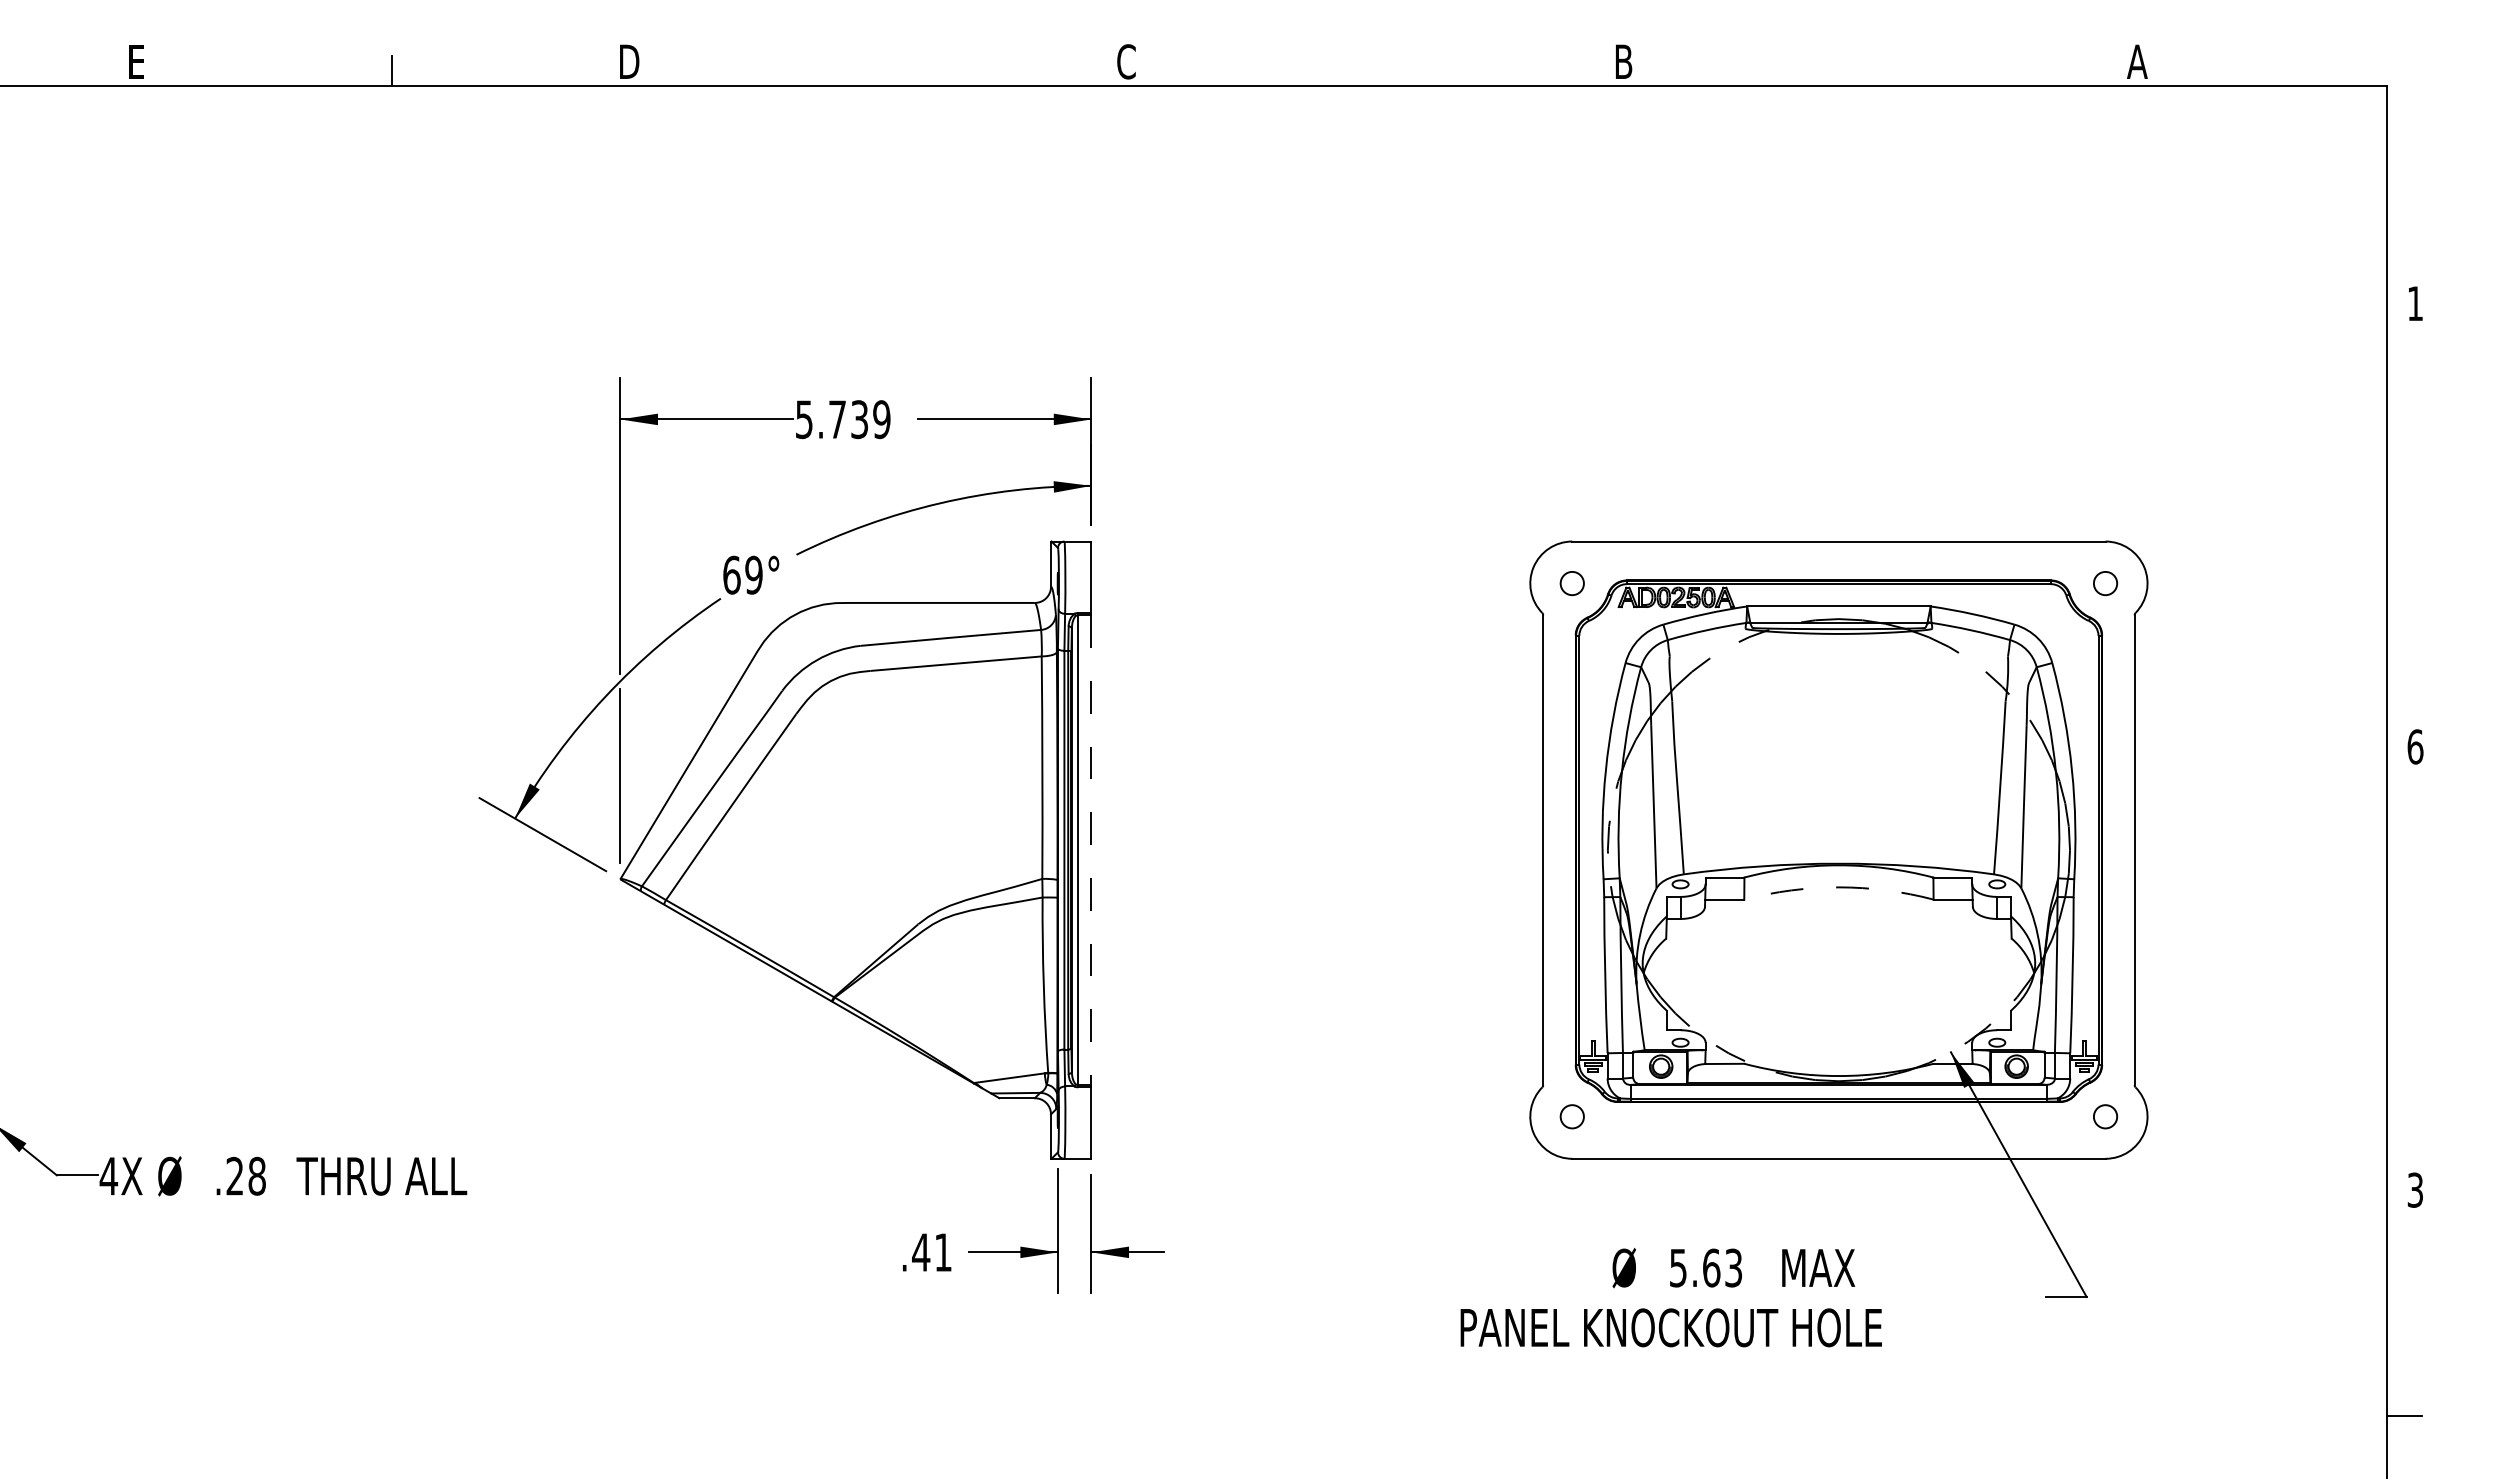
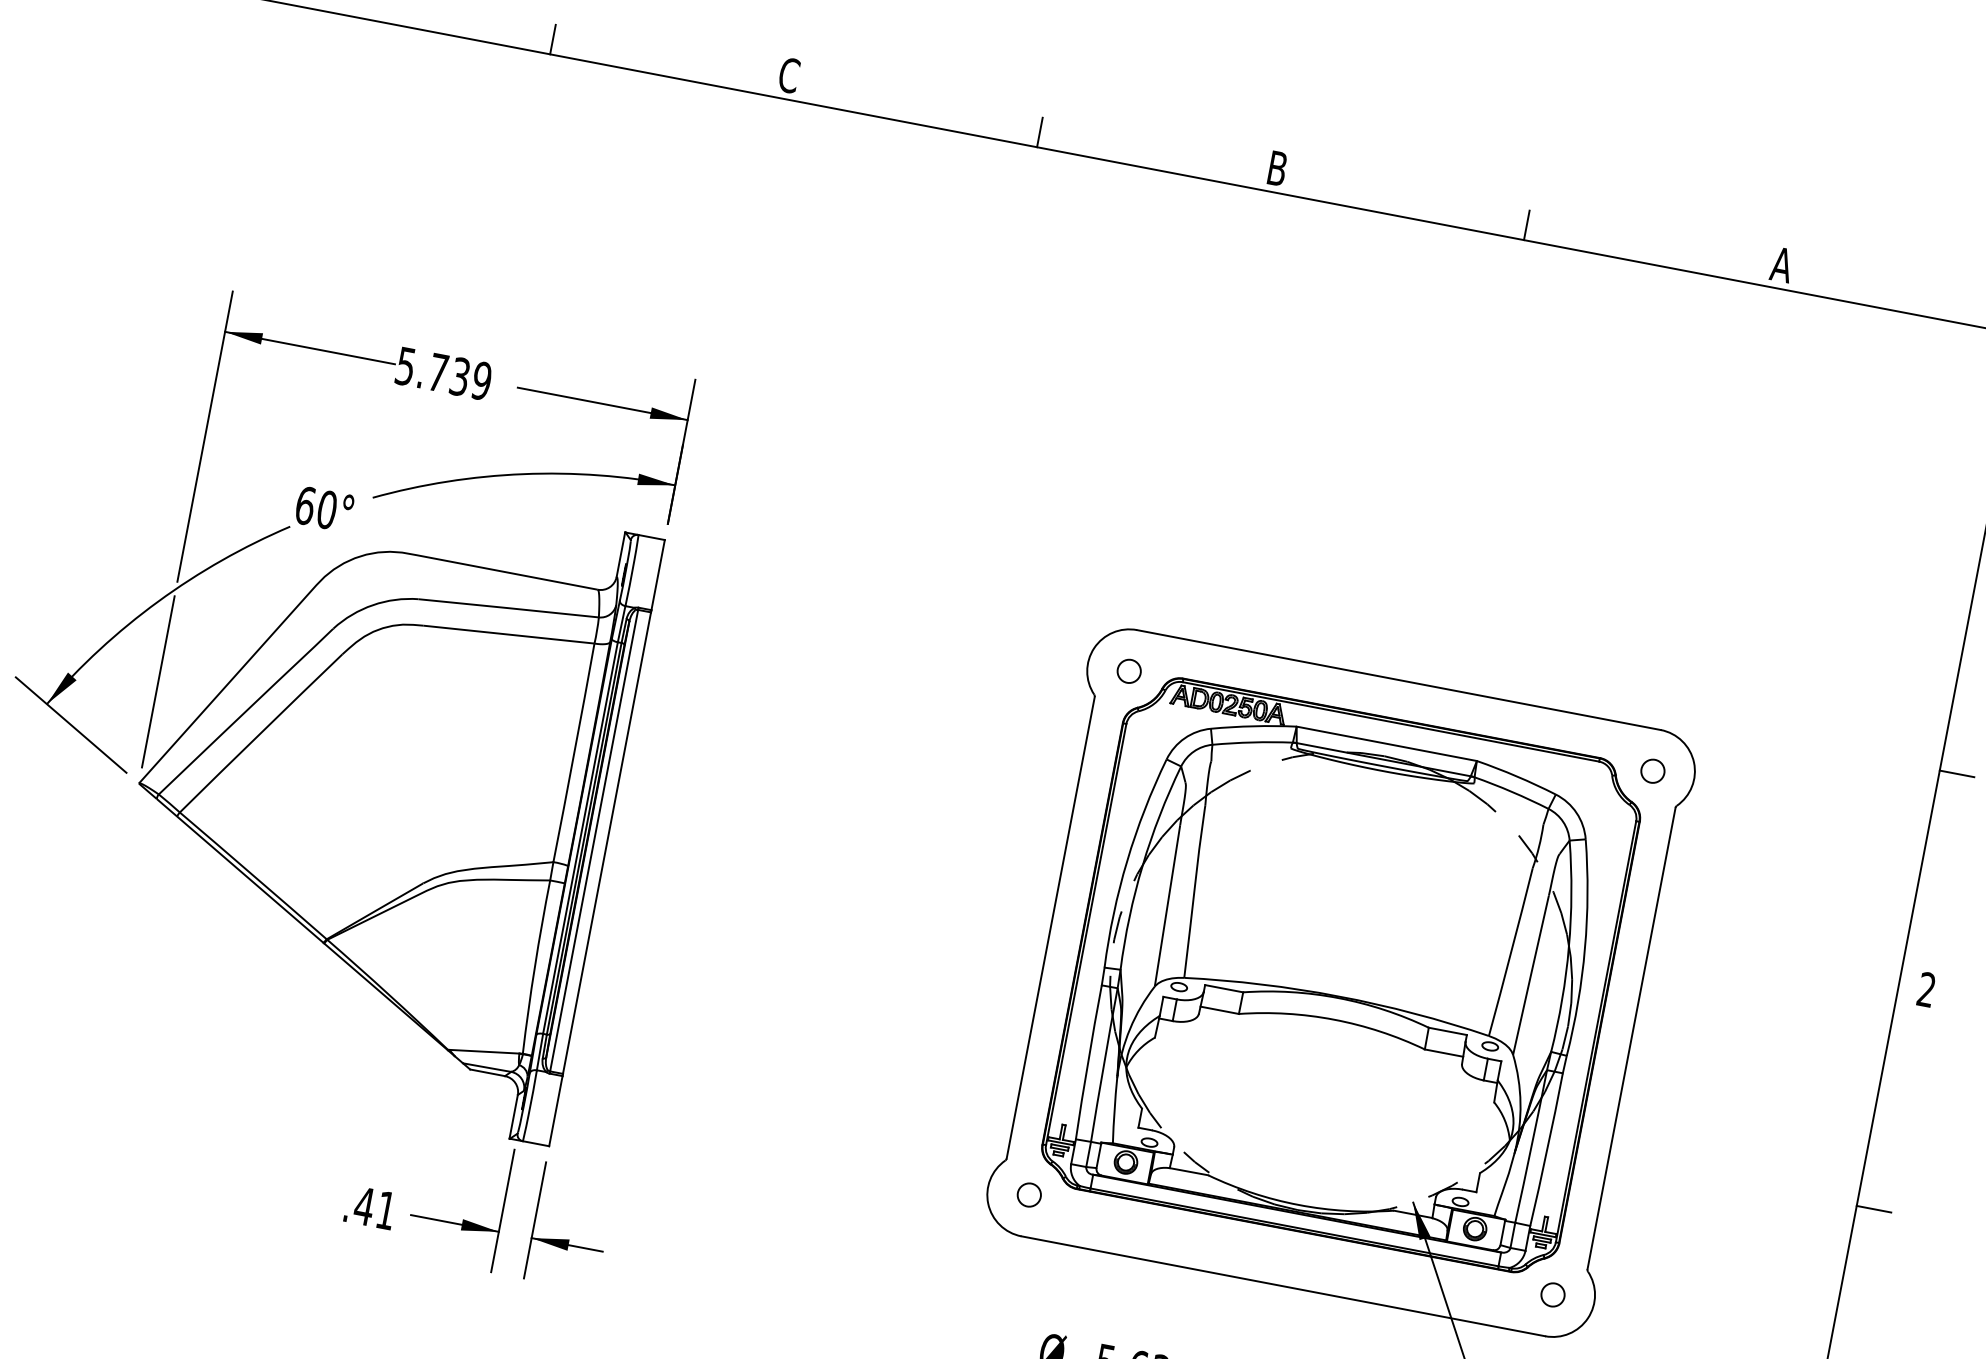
line: (887, 70) -> (552, 39), added
line: (1383, 70) -> (1039, 132), added
line: (1879, 70) -> (1527, 225), added
line: (2404, 529) -> (1956, 774), added
text: (753, 575) -> (326, 510), 69° -> 60°
text: (2415, 746) -> (1926, 989), 6 -> 2
line: (1091, 850) -> (607, 843), dashed -> solid
arc: (1838, 887) -> (1333, 1019), dashed -> solid
line: (2404, 972) -> (1873, 1209), added

